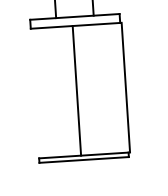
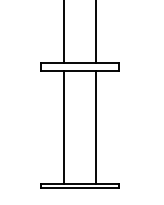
line: (125, 87) -> (96, 127), moved
line: (76, 90) -> (63, 127), moved

